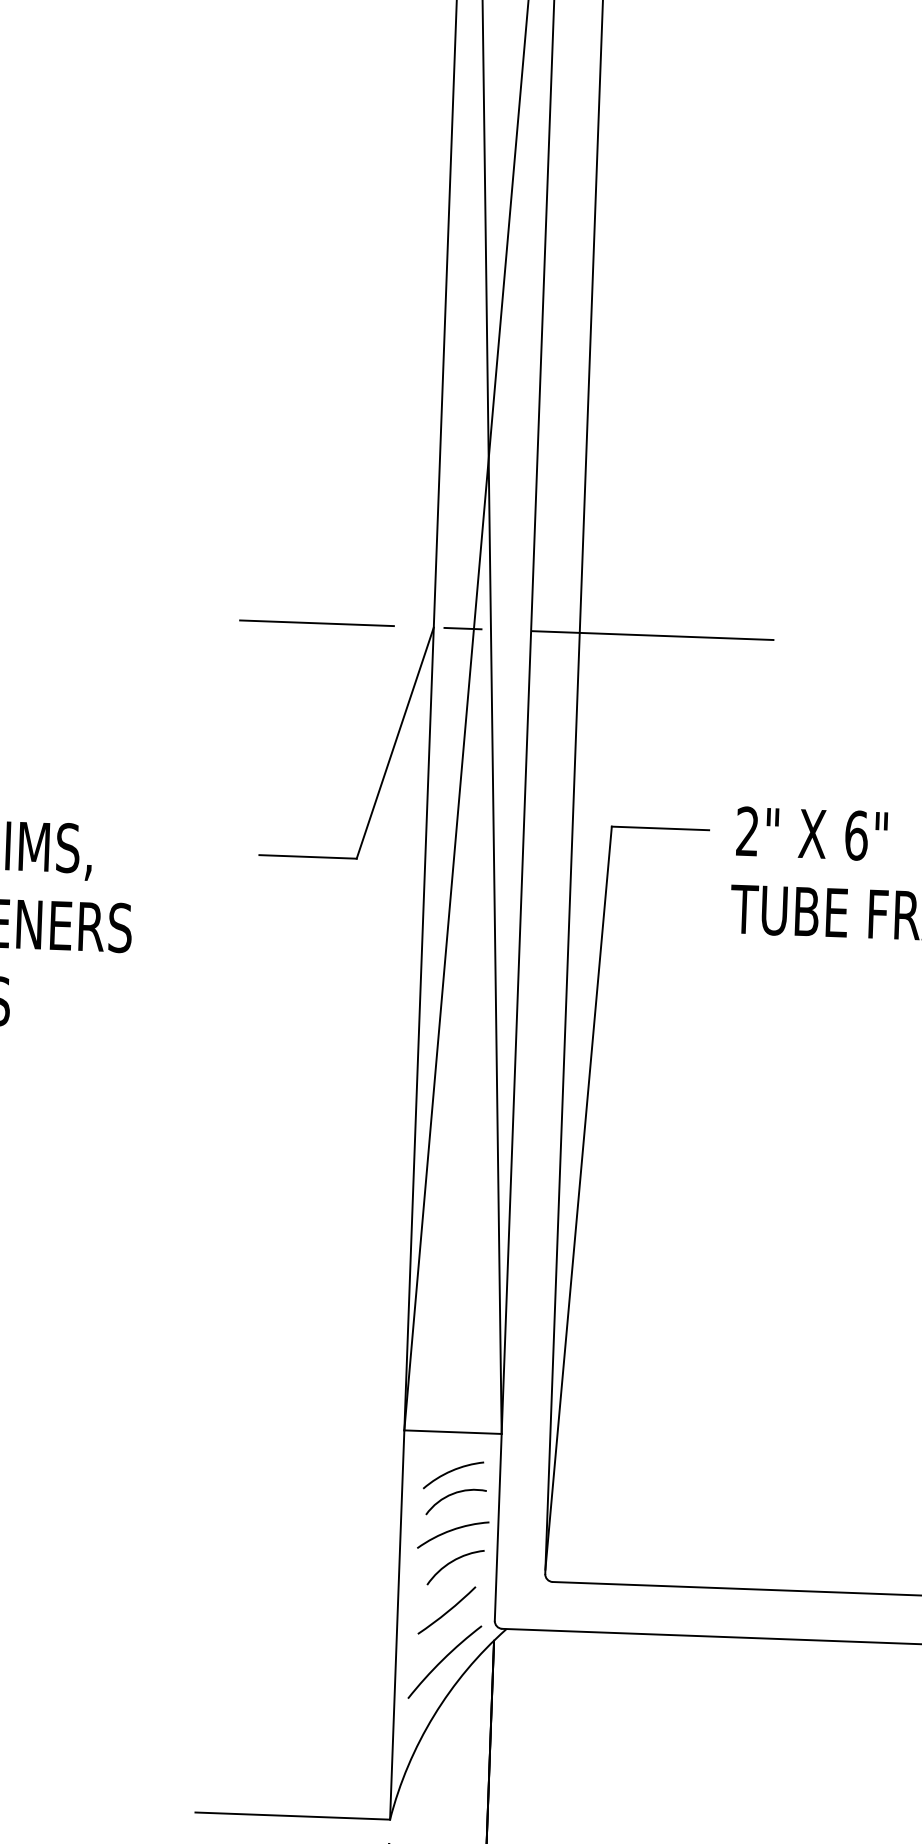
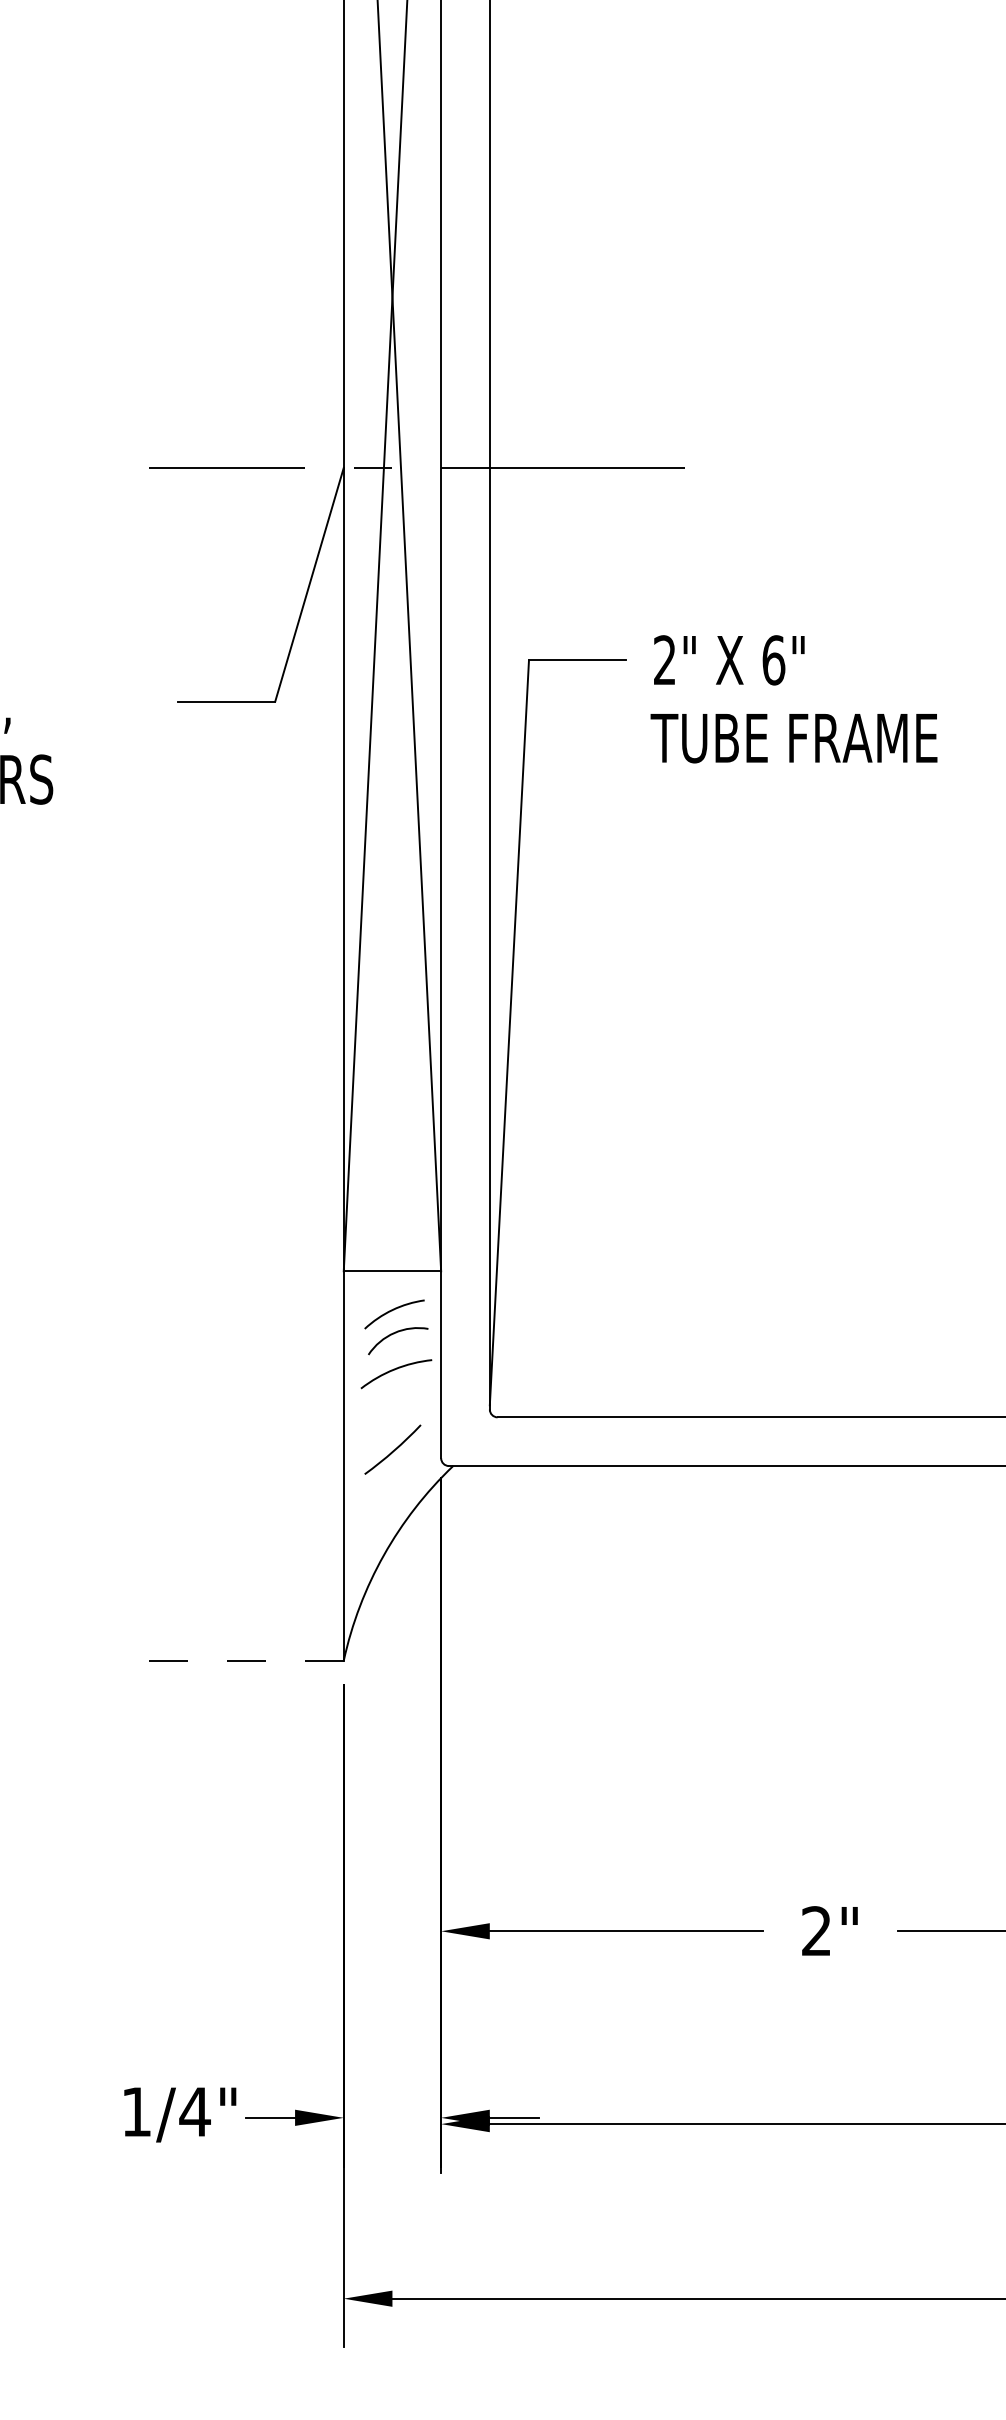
arc: (451, 1563) -> (395, 1402), removed
arc: (443, 1660) -> (391, 1499), removed
line: (292, 1815) -> (246, 1660), solid -> dashed

